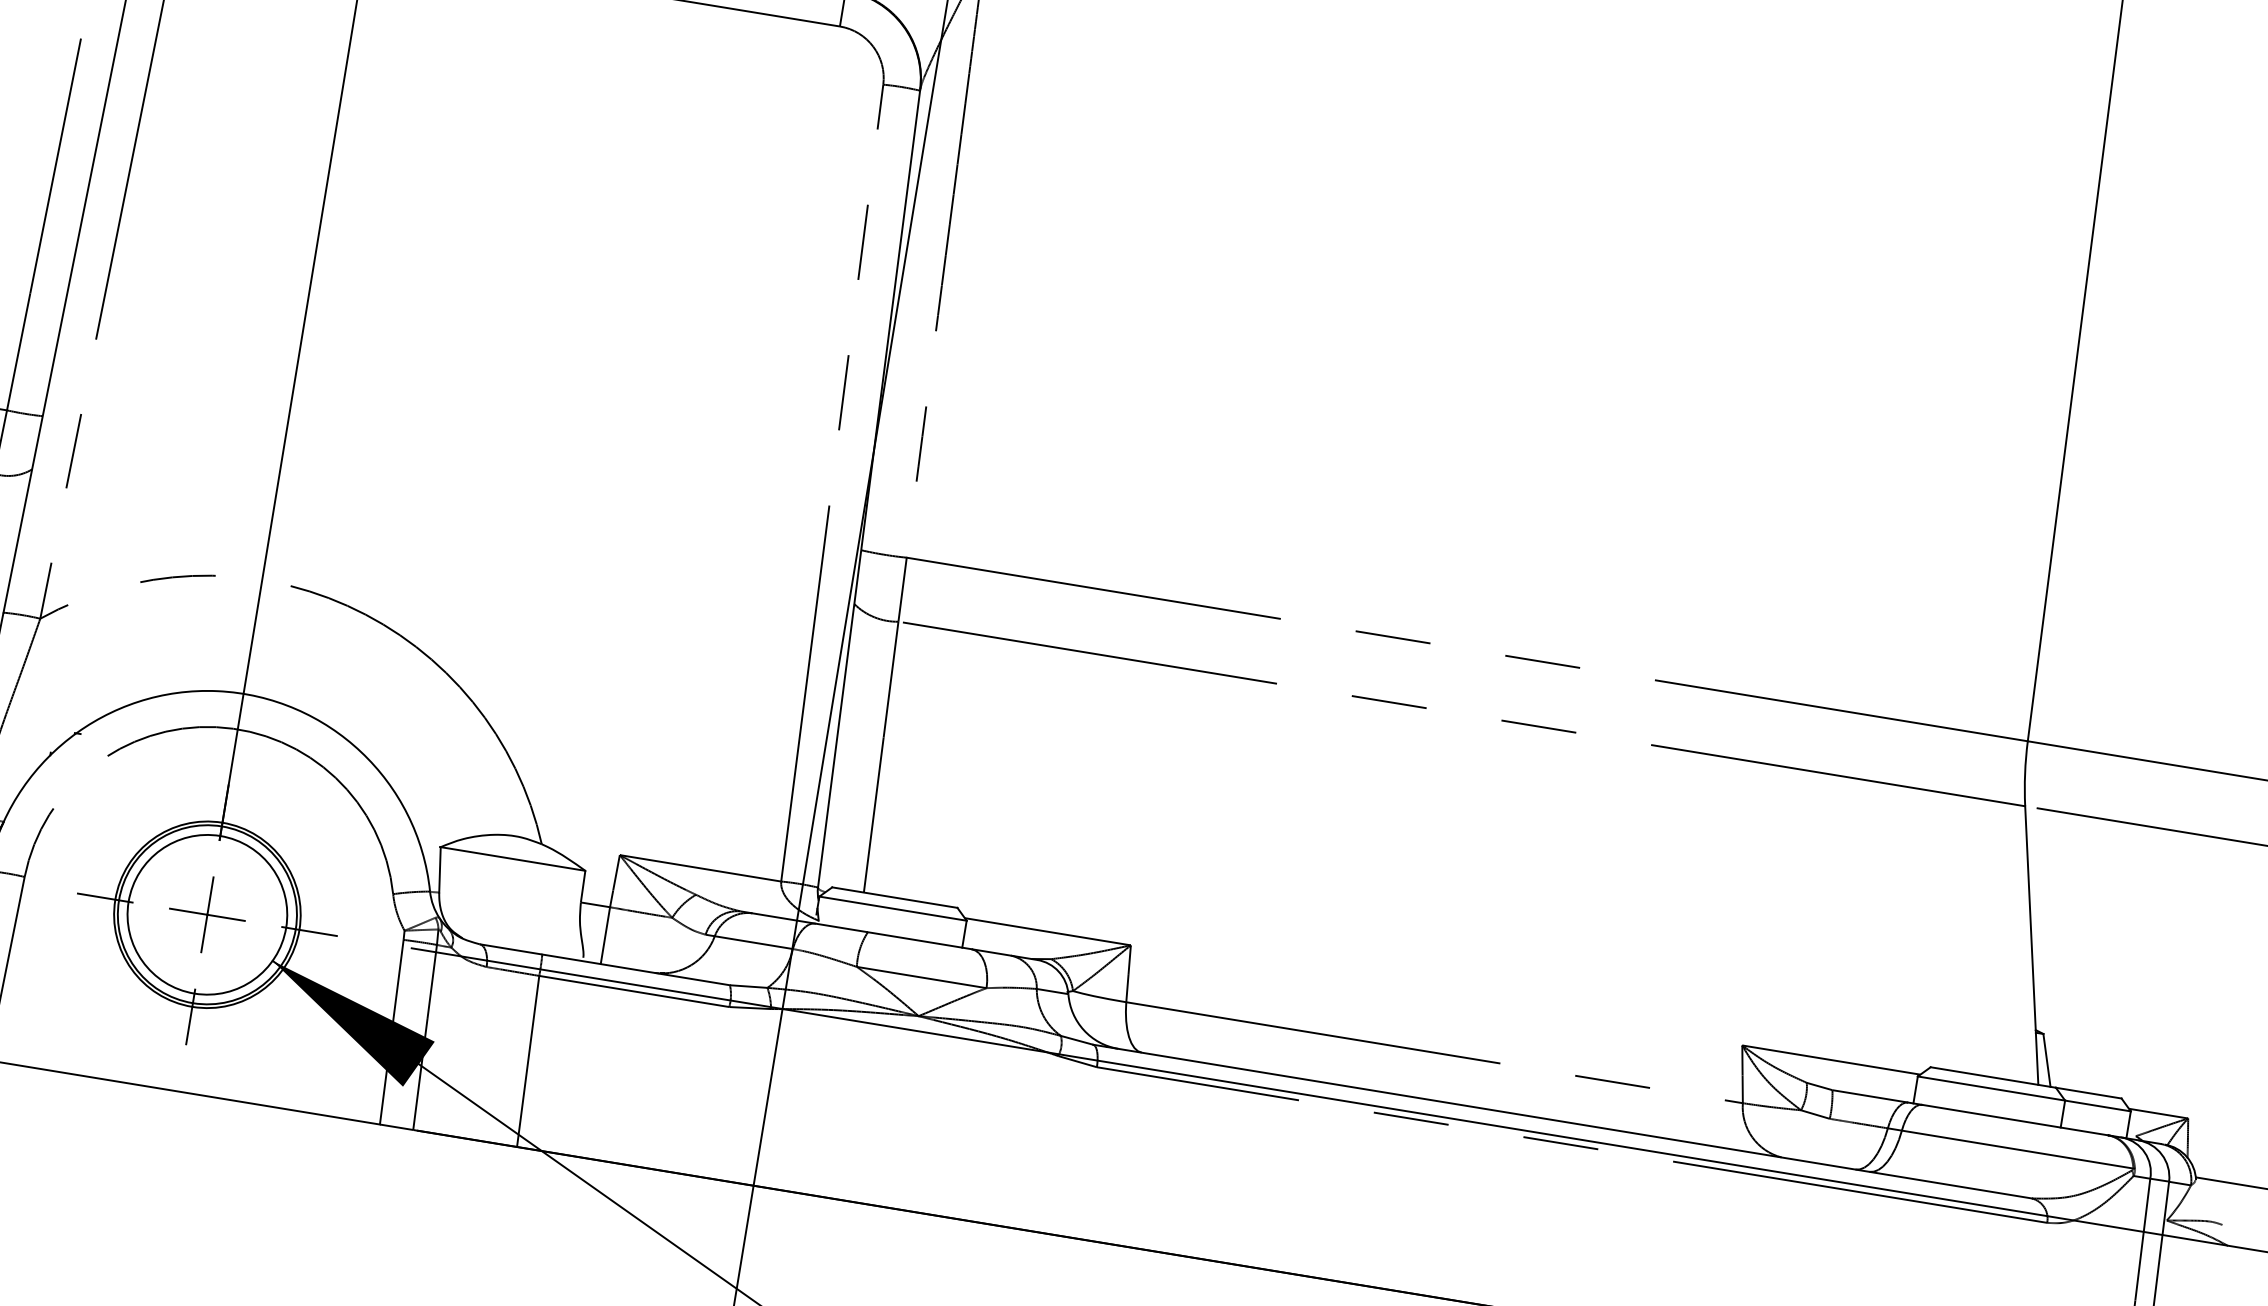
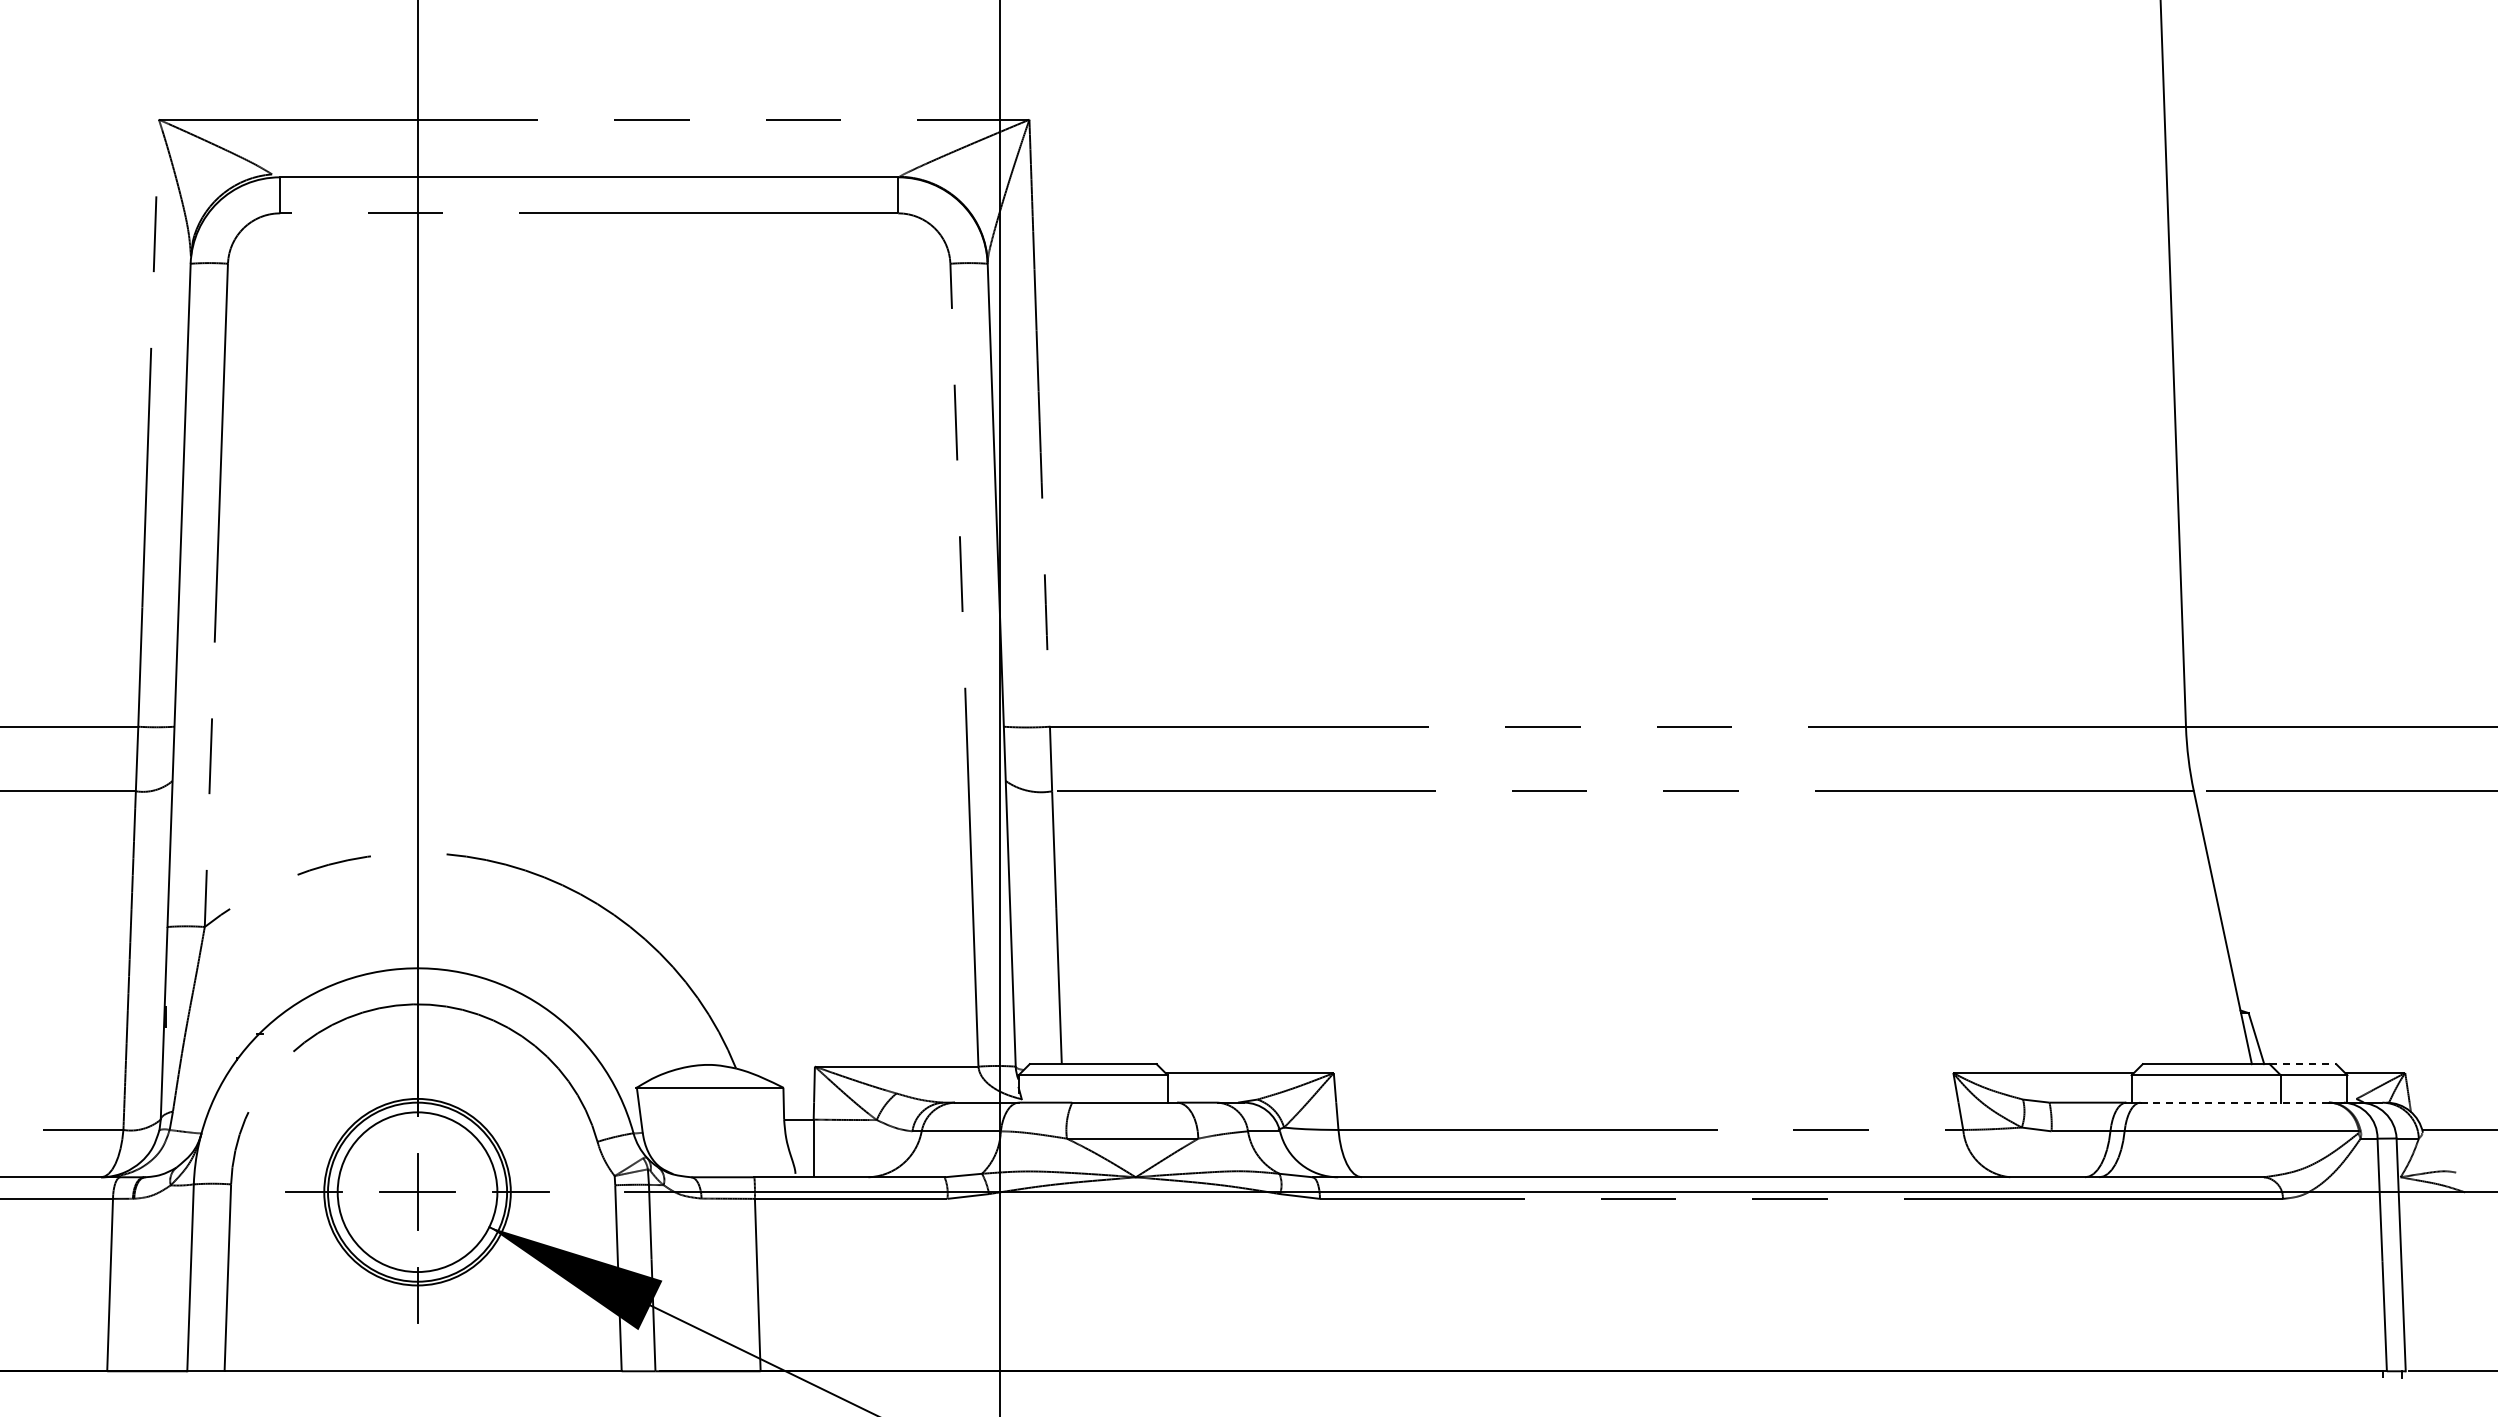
line: (2089, 1093) -> (2303, 1064), solid -> dashed
line: (2015, 1120) -> (2235, 1102), solid -> dashed

